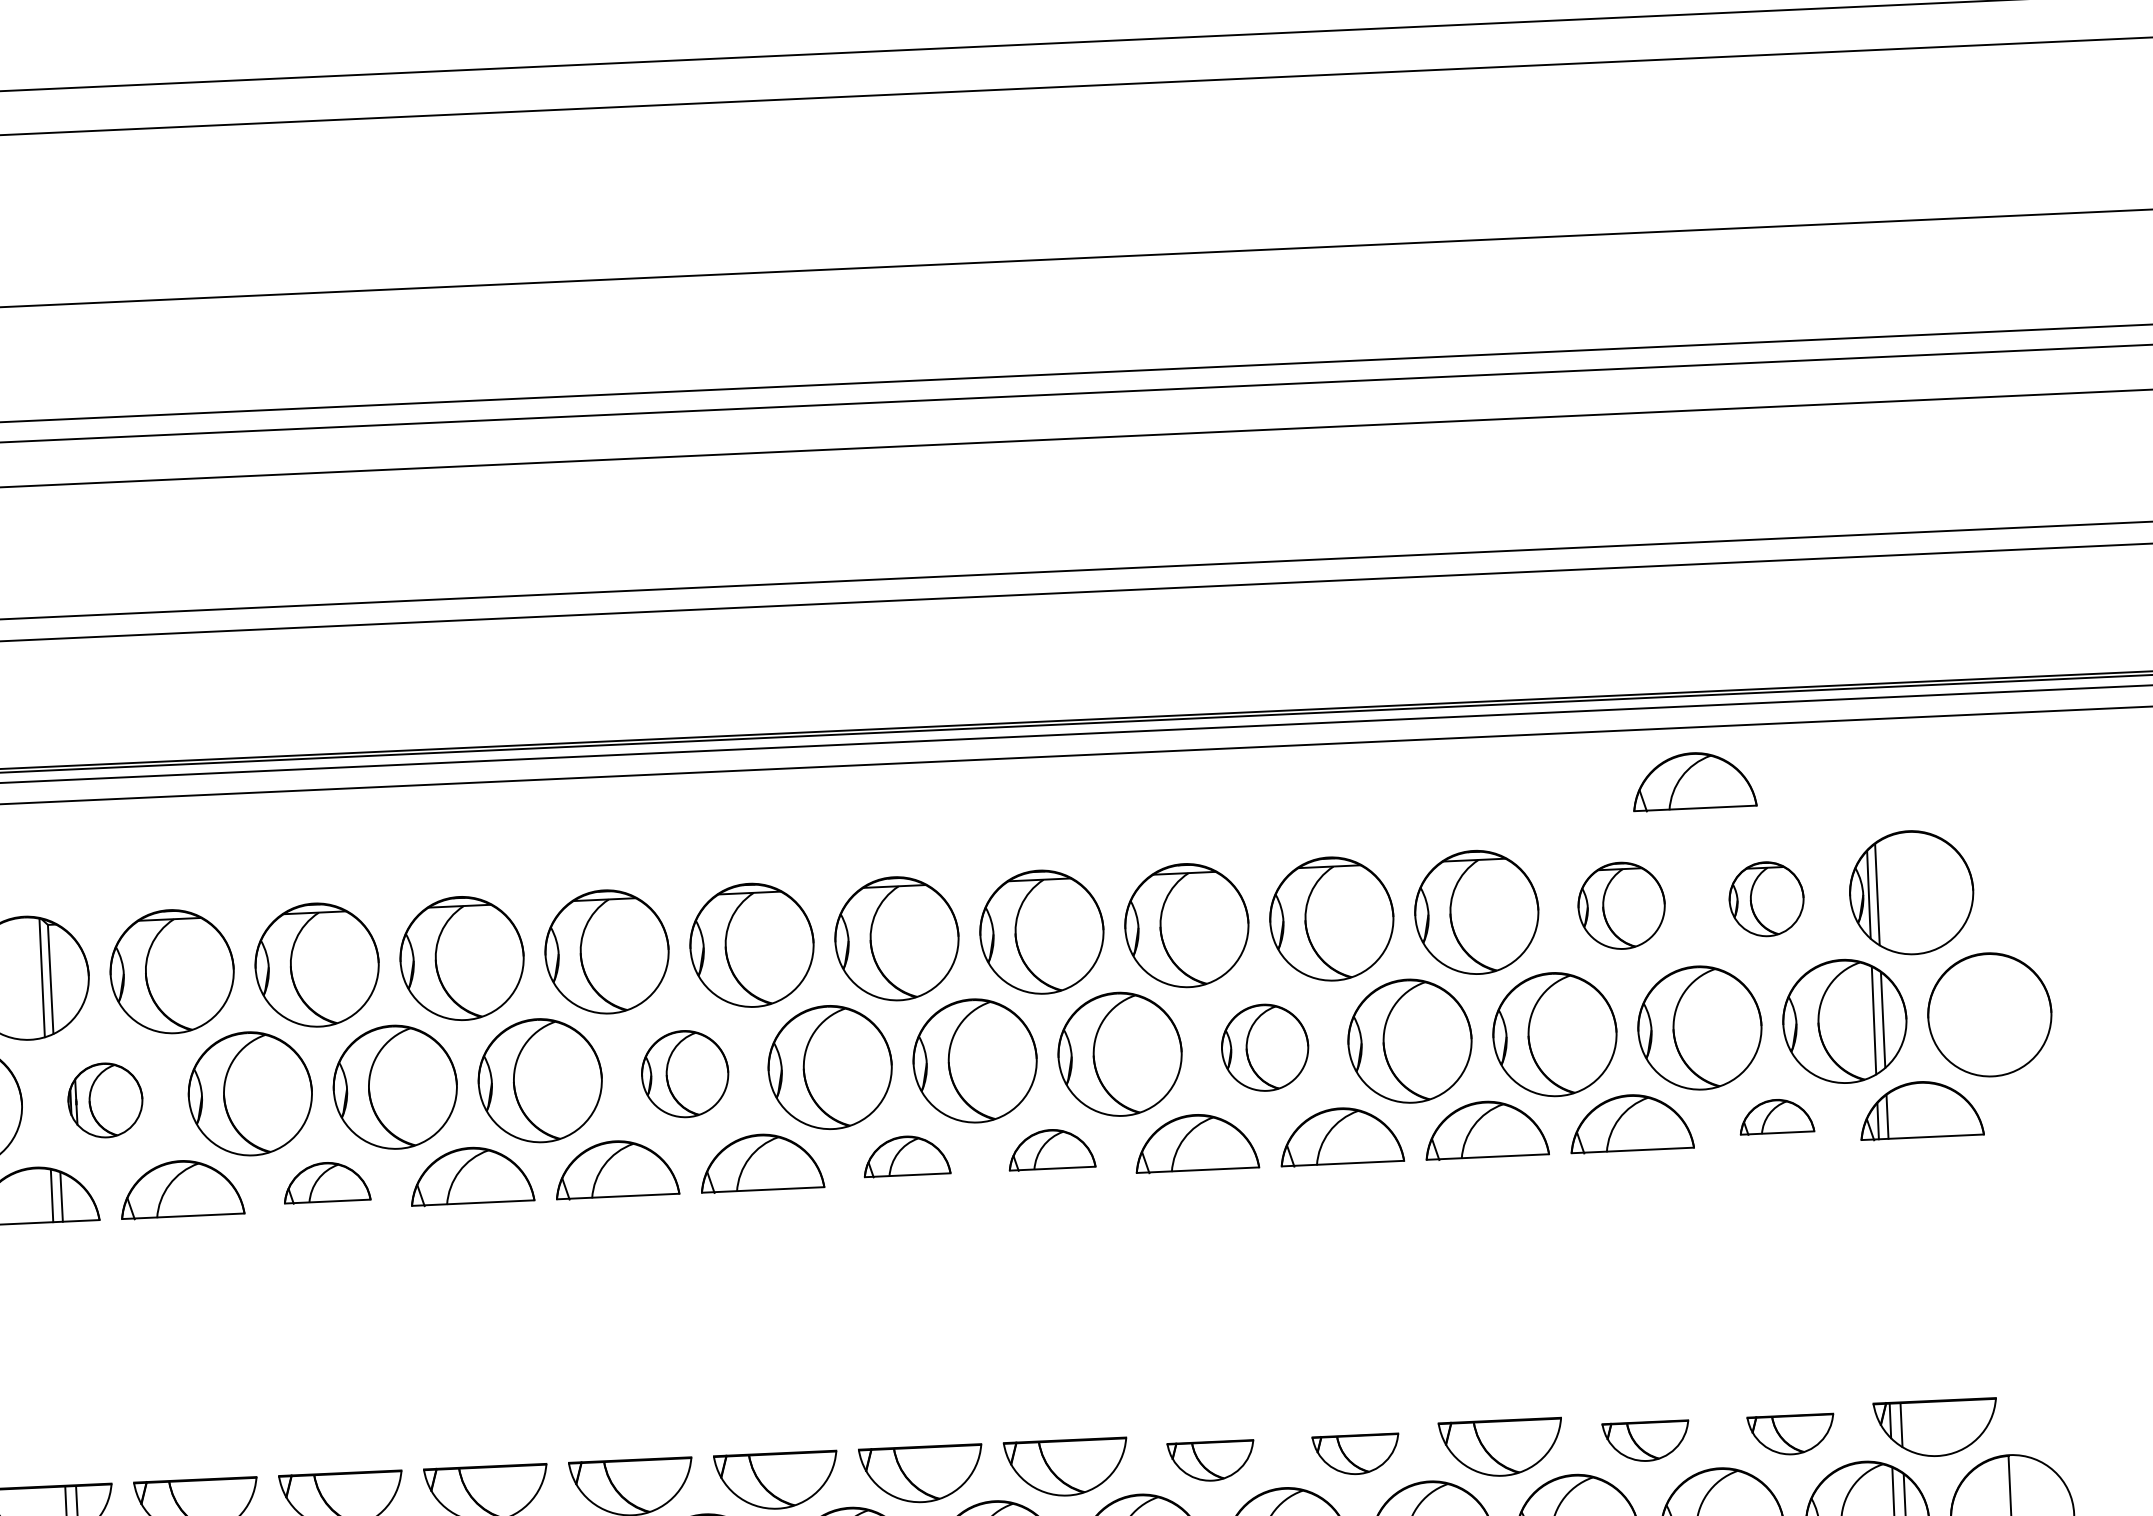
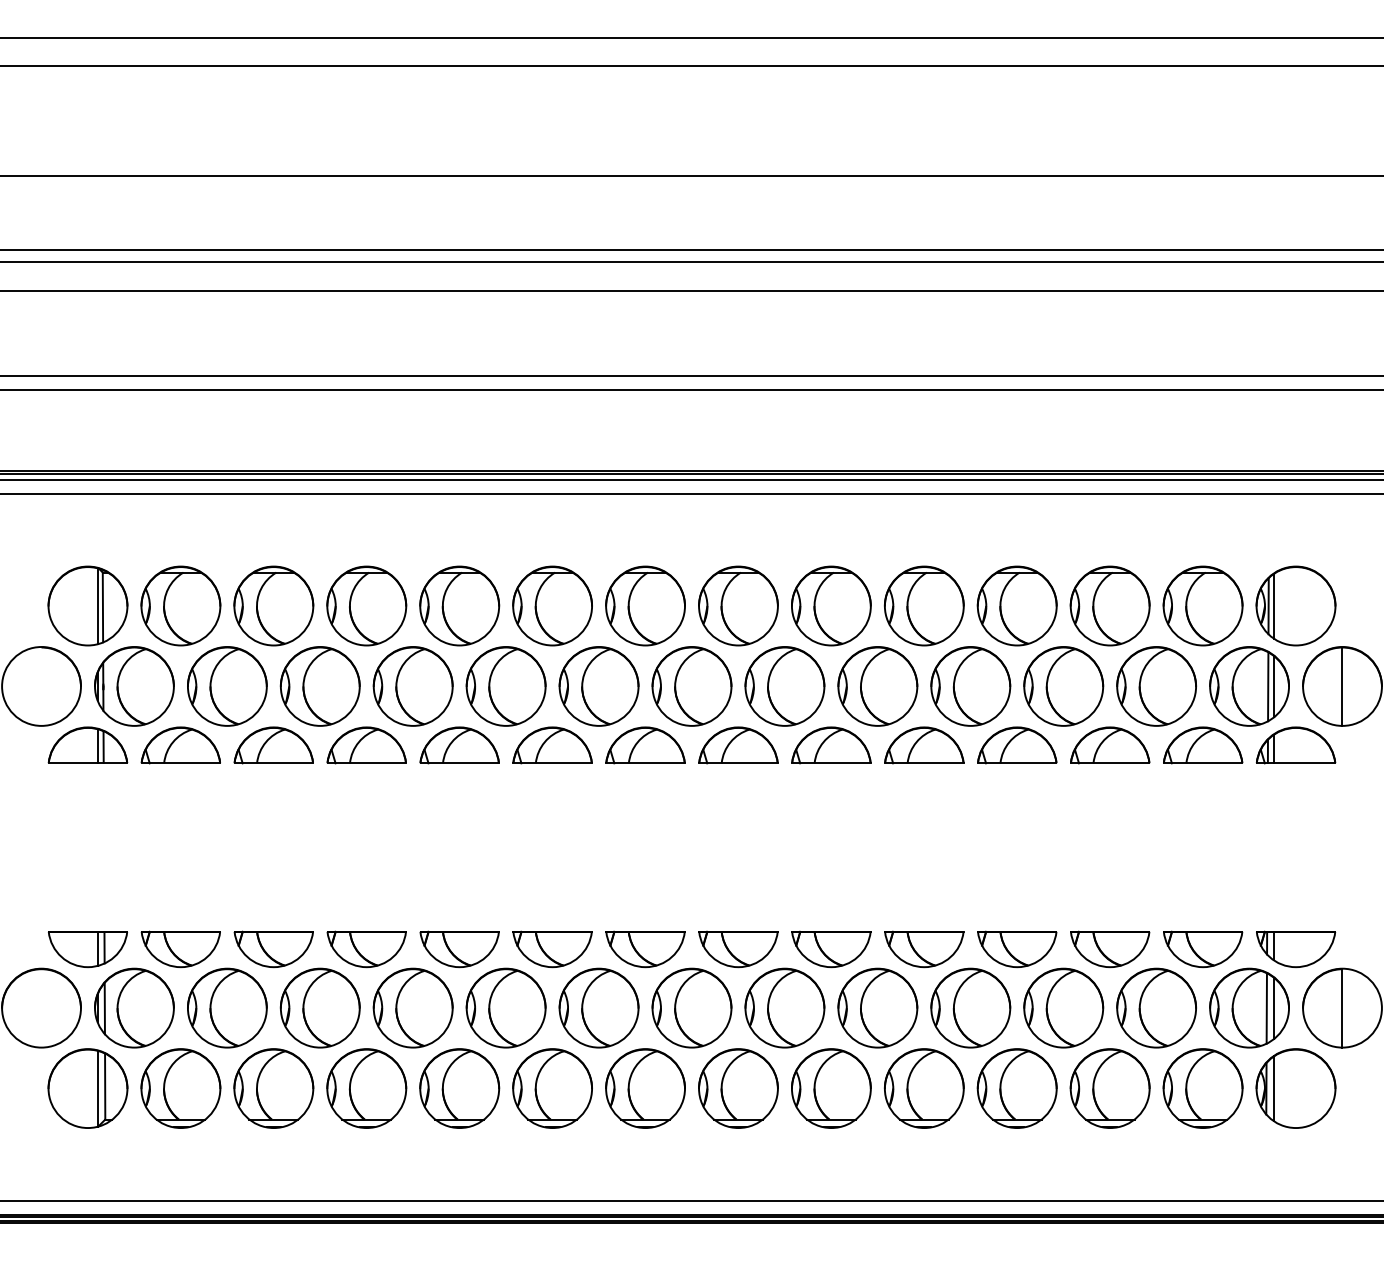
part: (1694, 781) -> (1160, 528), removed
part: (1765, 898) -> (1202, 605), size x1.67
part: (1620, 905) -> (1109, 605), size x1.43
line: (1988, 1014) -> (1341, 686), added
part: (1264, 1047) -> (877, 686), size x1.43
part: (684, 1074) -> (505, 686), size x1.43
part: (105, 1100) -> (134, 686), size x1.67
part: (1777, 1116) -> (1203, 745), size x1.67
part: (1051, 1149) -> (738, 745), size x1.43
part: (906, 1156) -> (645, 745), size x1.43
part: (326, 1182) -> (273, 745), size x1.43
part: (1791, 1435) -> (1203, 949), size x1.43
part: (1646, 1441) -> (1110, 949), size x1.43
part: (1356, 1454) -> (924, 949), size x1.43
part: (1211, 1461) -> (831, 949), size x1.43

